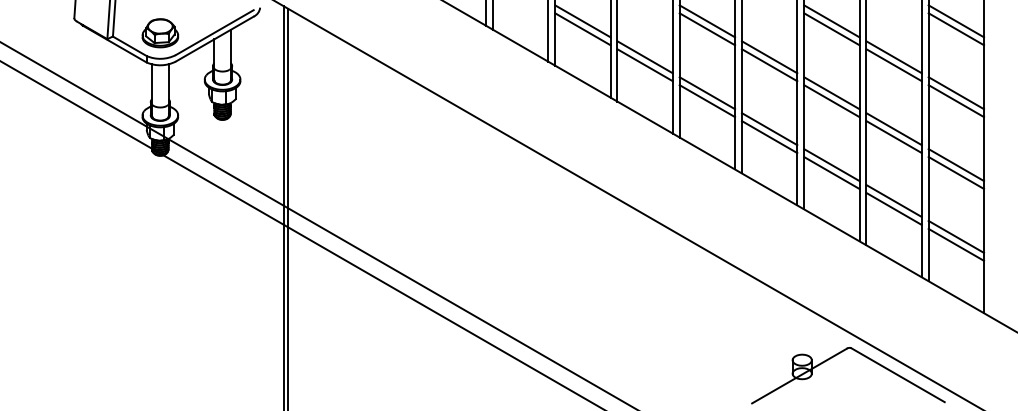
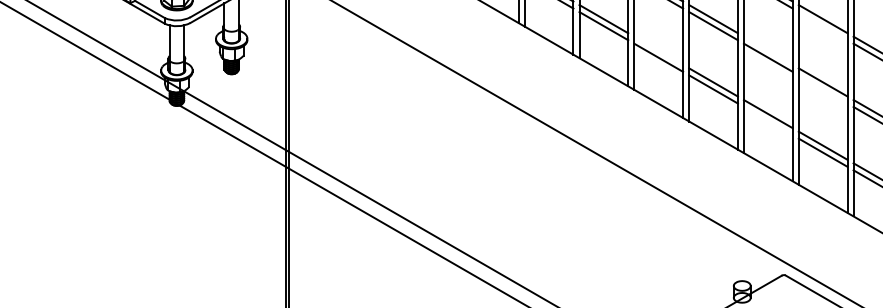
line: (893, 65) -> (822, 26), removed
line: (707, 93) -> (658, 51), removed
line: (831, 93) -> (768, 51), removed
line: (893, 137) -> (822, 89), removed
line: (831, 172) -> (768, 120), removed

